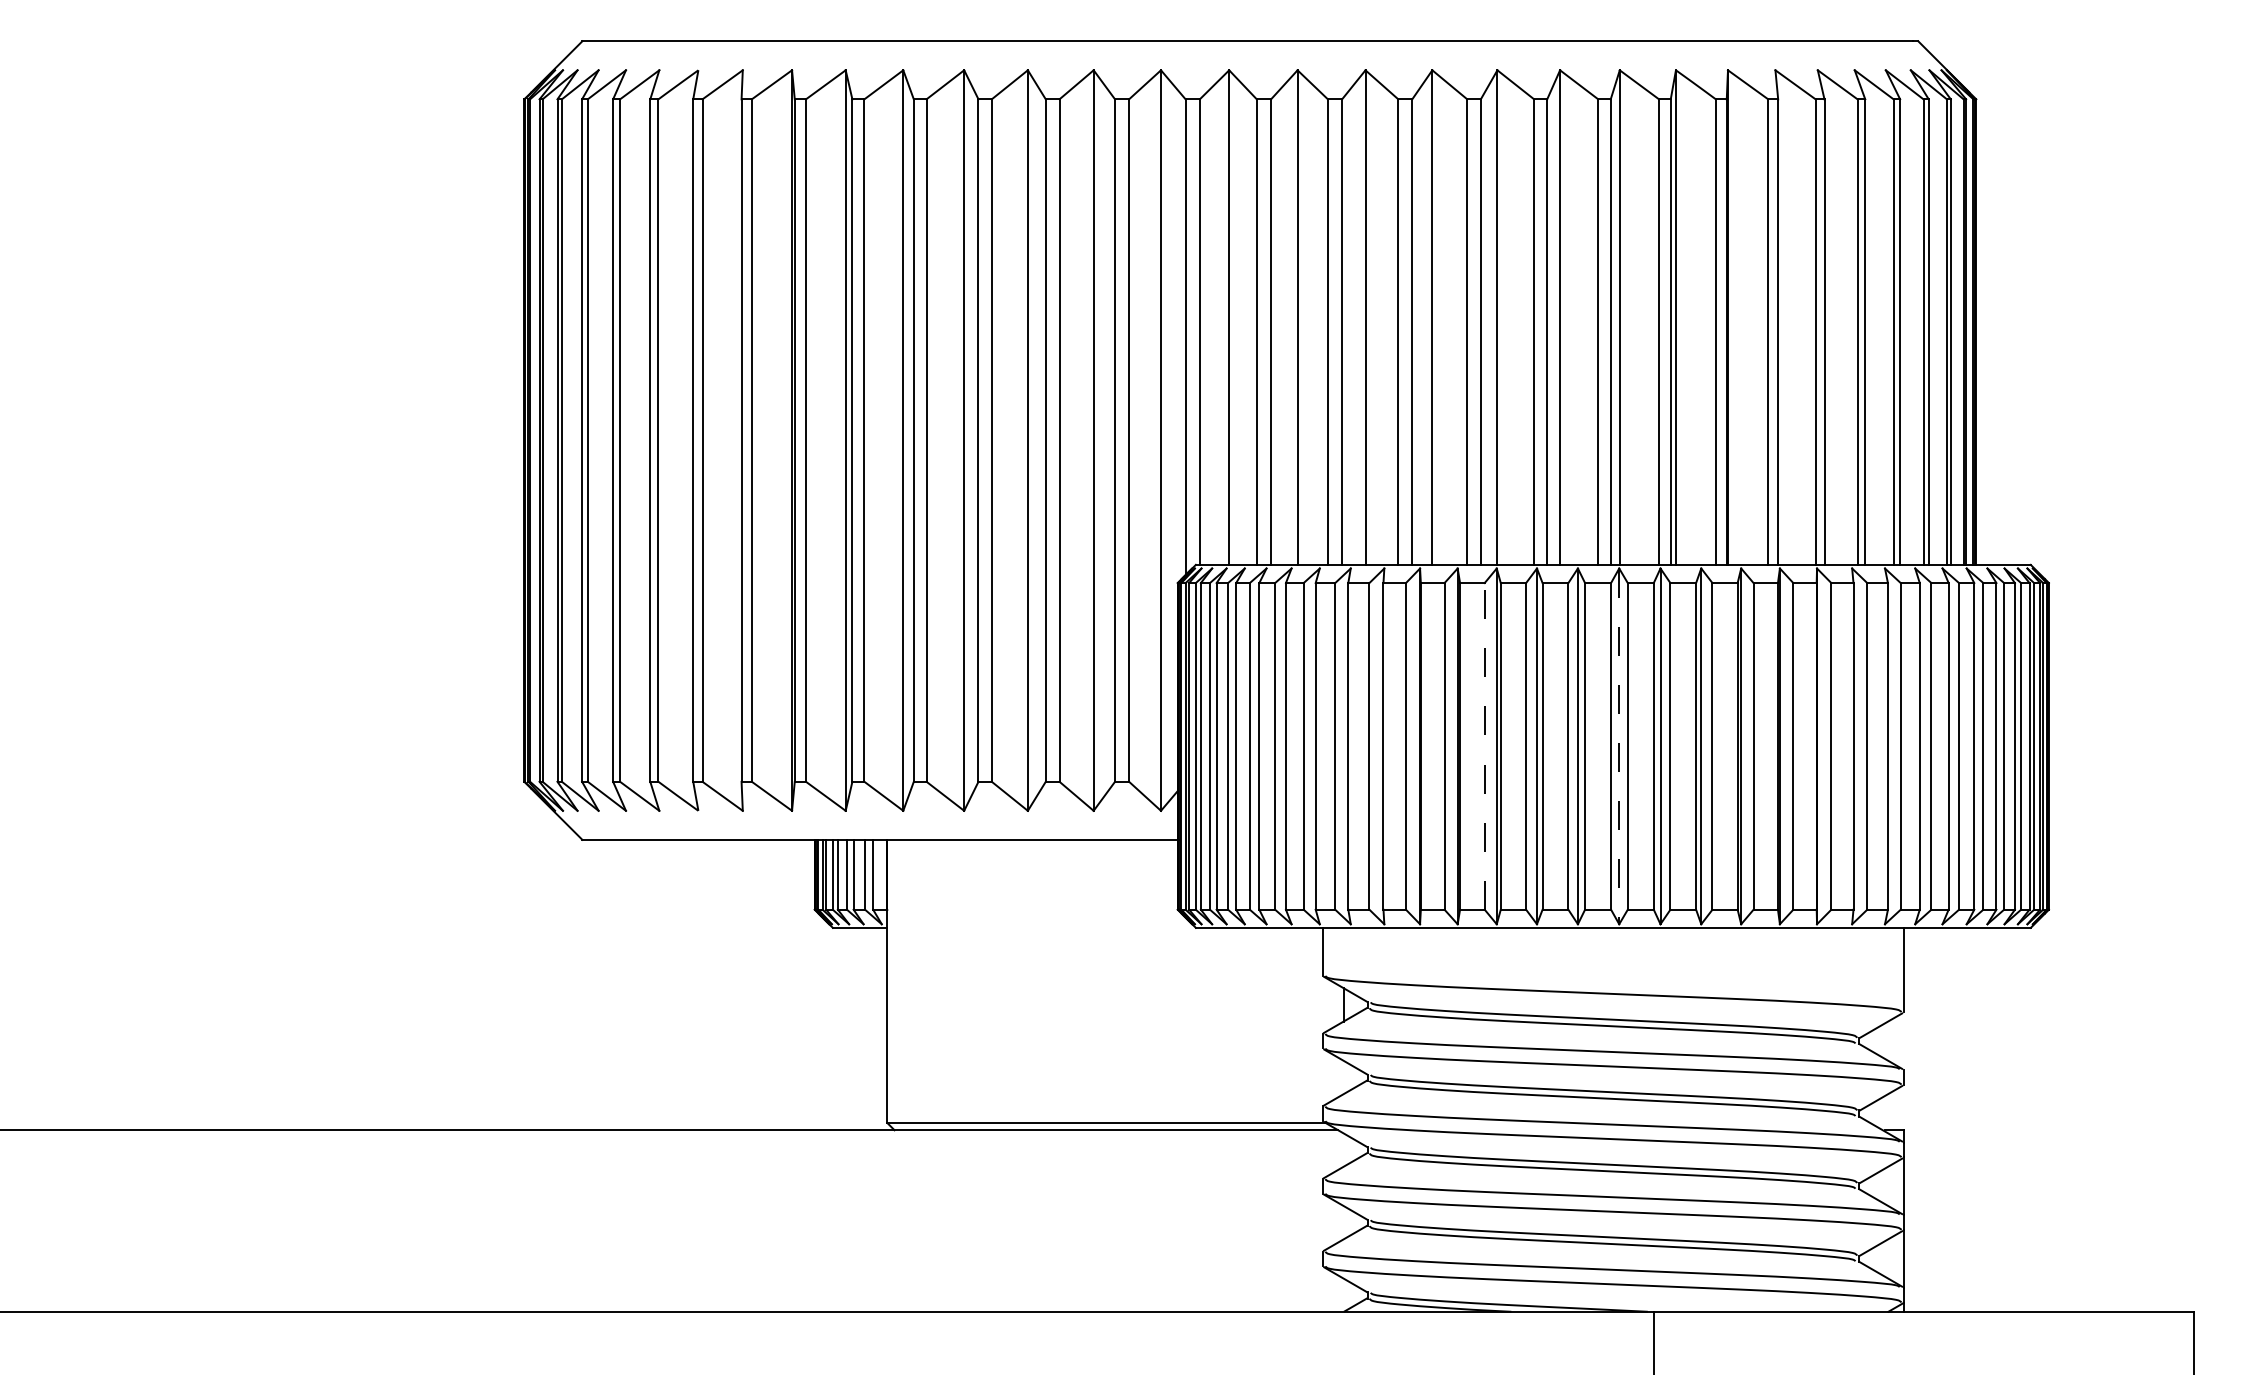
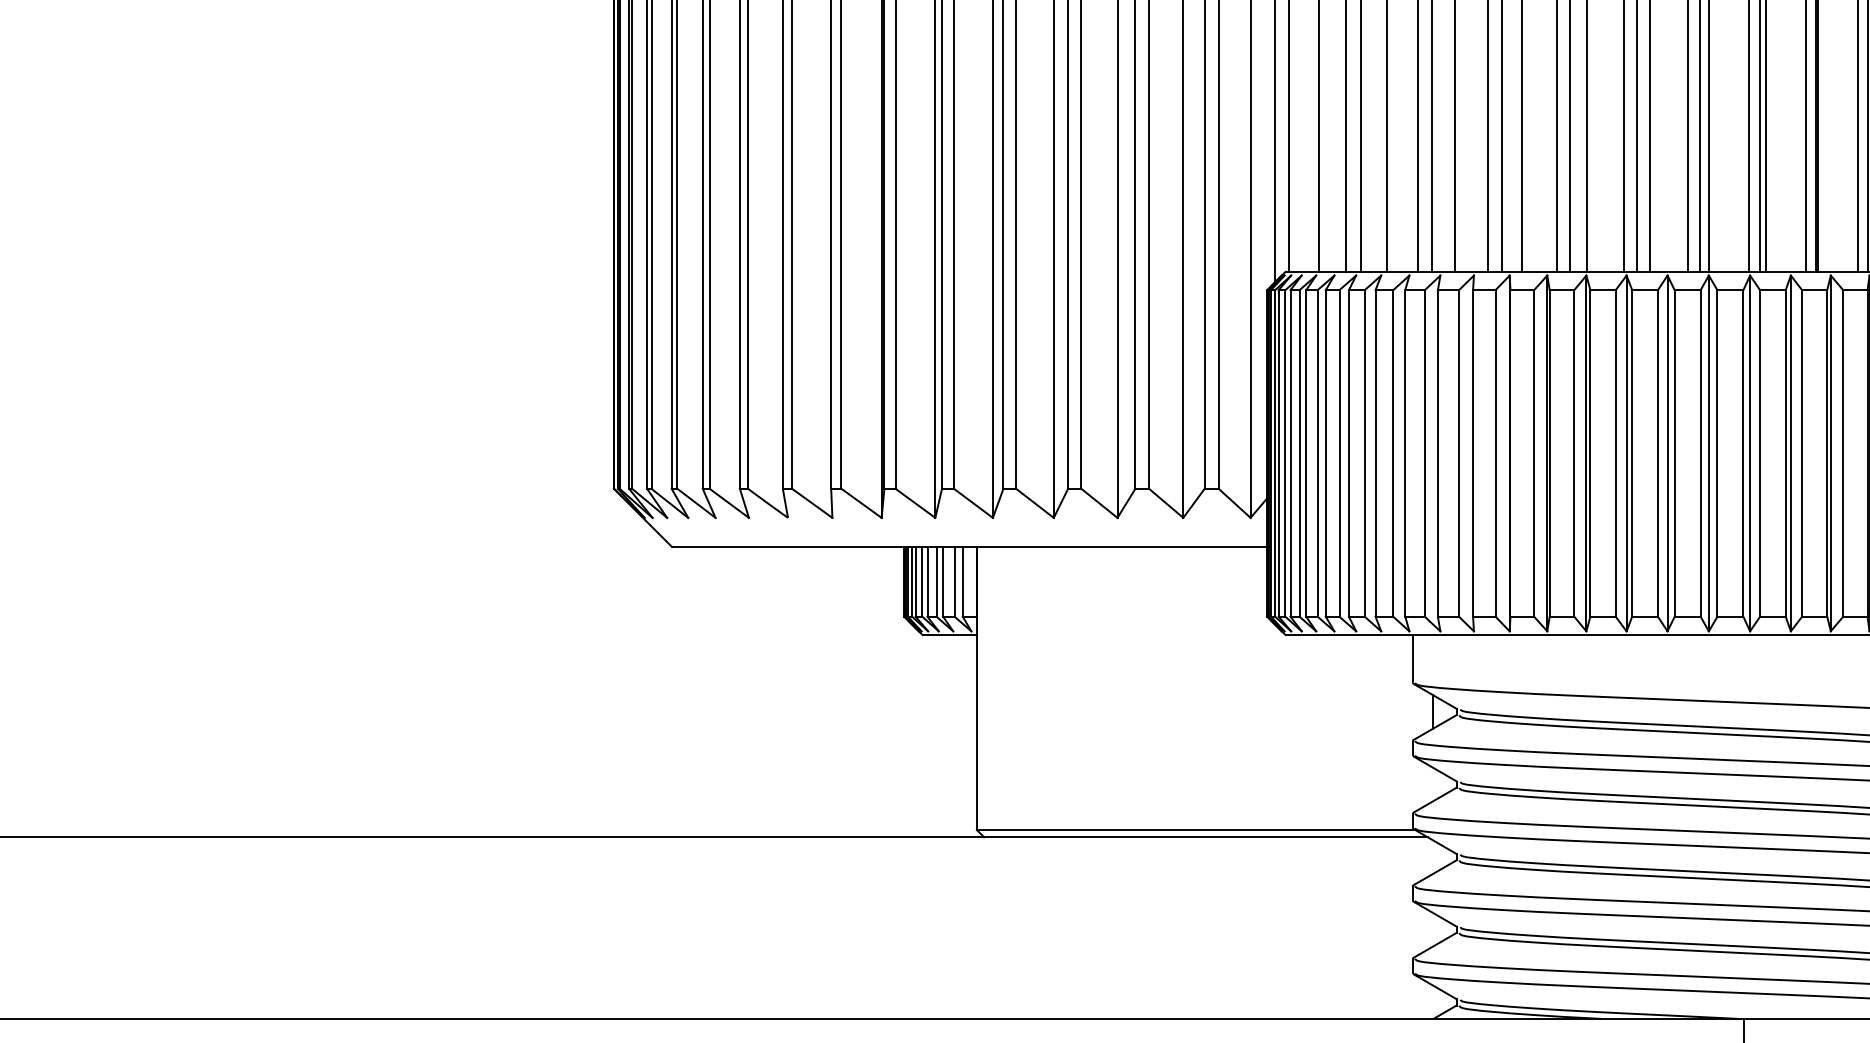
line: (1484, 745) -> (1574, 452), dashed -> solid
line: (1619, 746) -> (1709, 453), dashed -> solid

